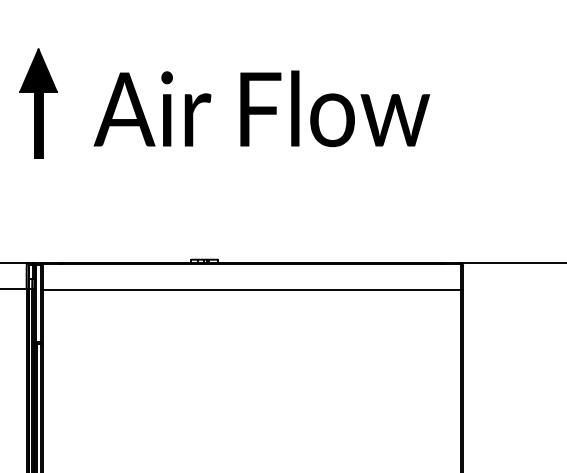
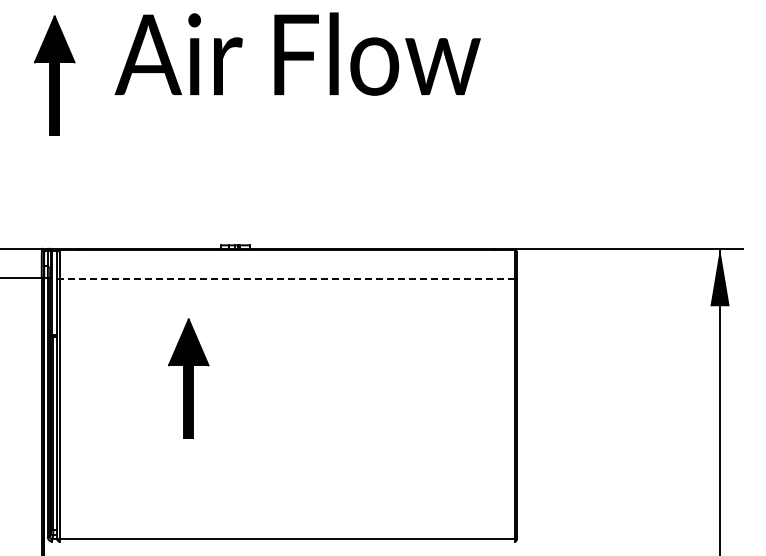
text: (261, 108) -> (297, 53), moved
line: (251, 290) -> (286, 278), solid -> dashed
part: (161, 382) -> (188, 378), added

